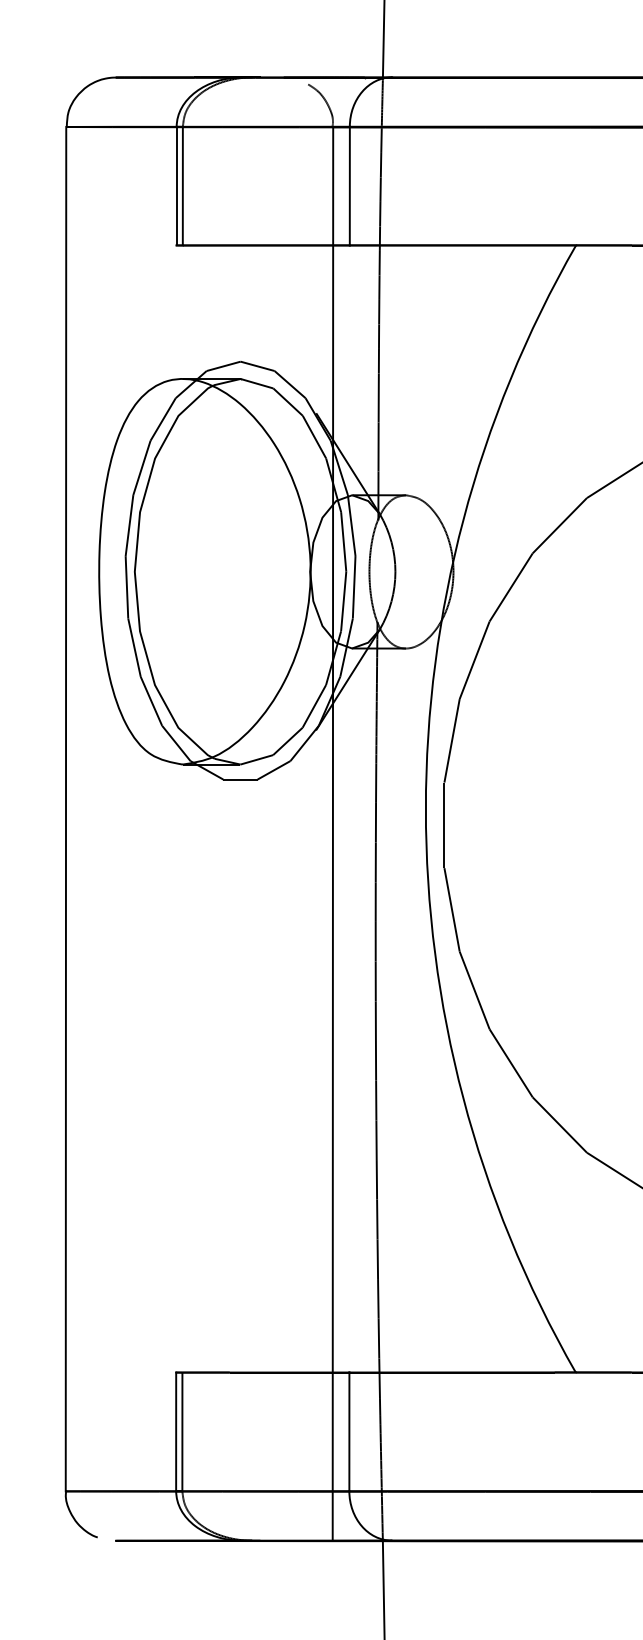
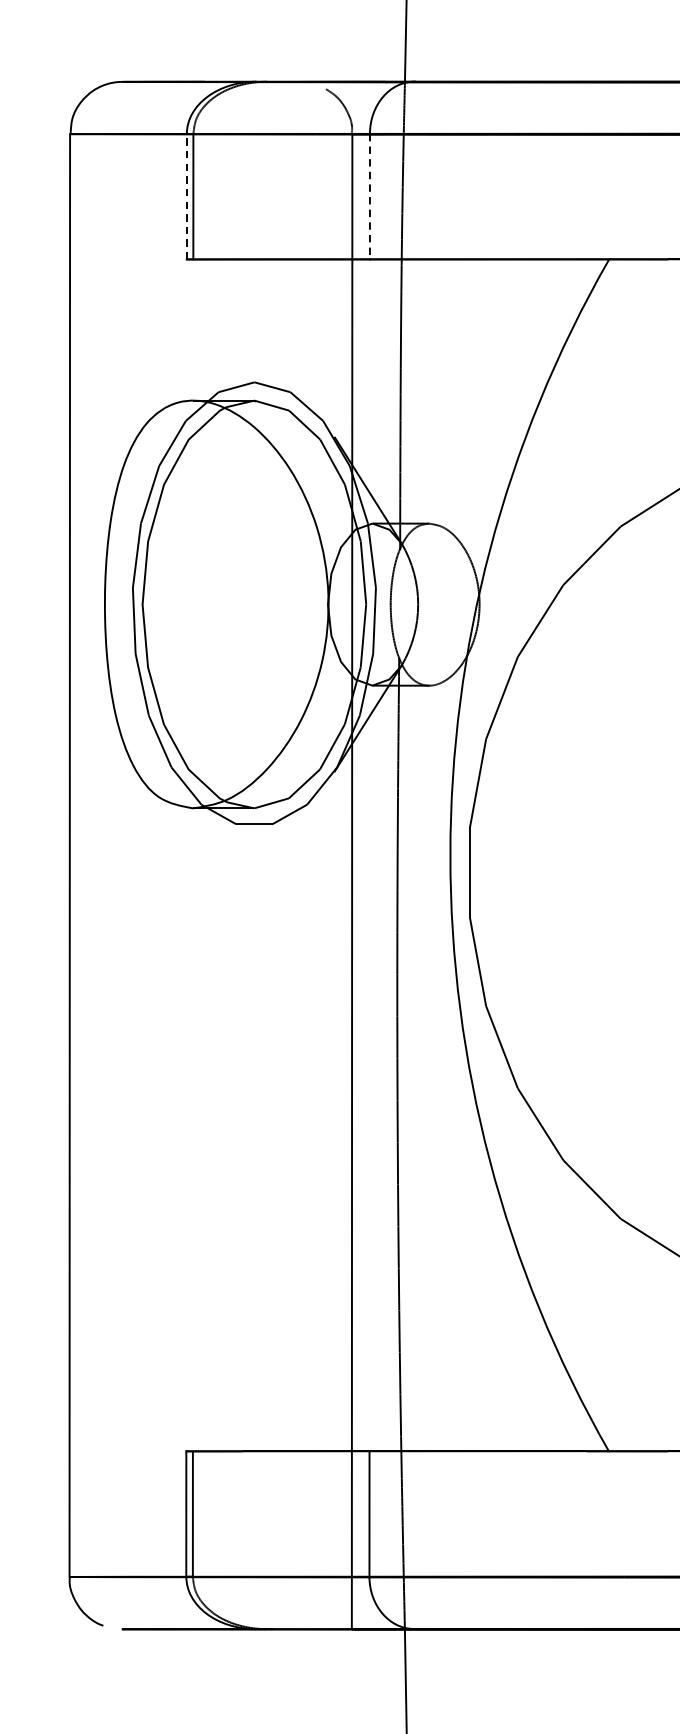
line: (176, 185) -> (186, 196), solid -> dashed
line: (349, 186) -> (369, 197), solid -> dashed

